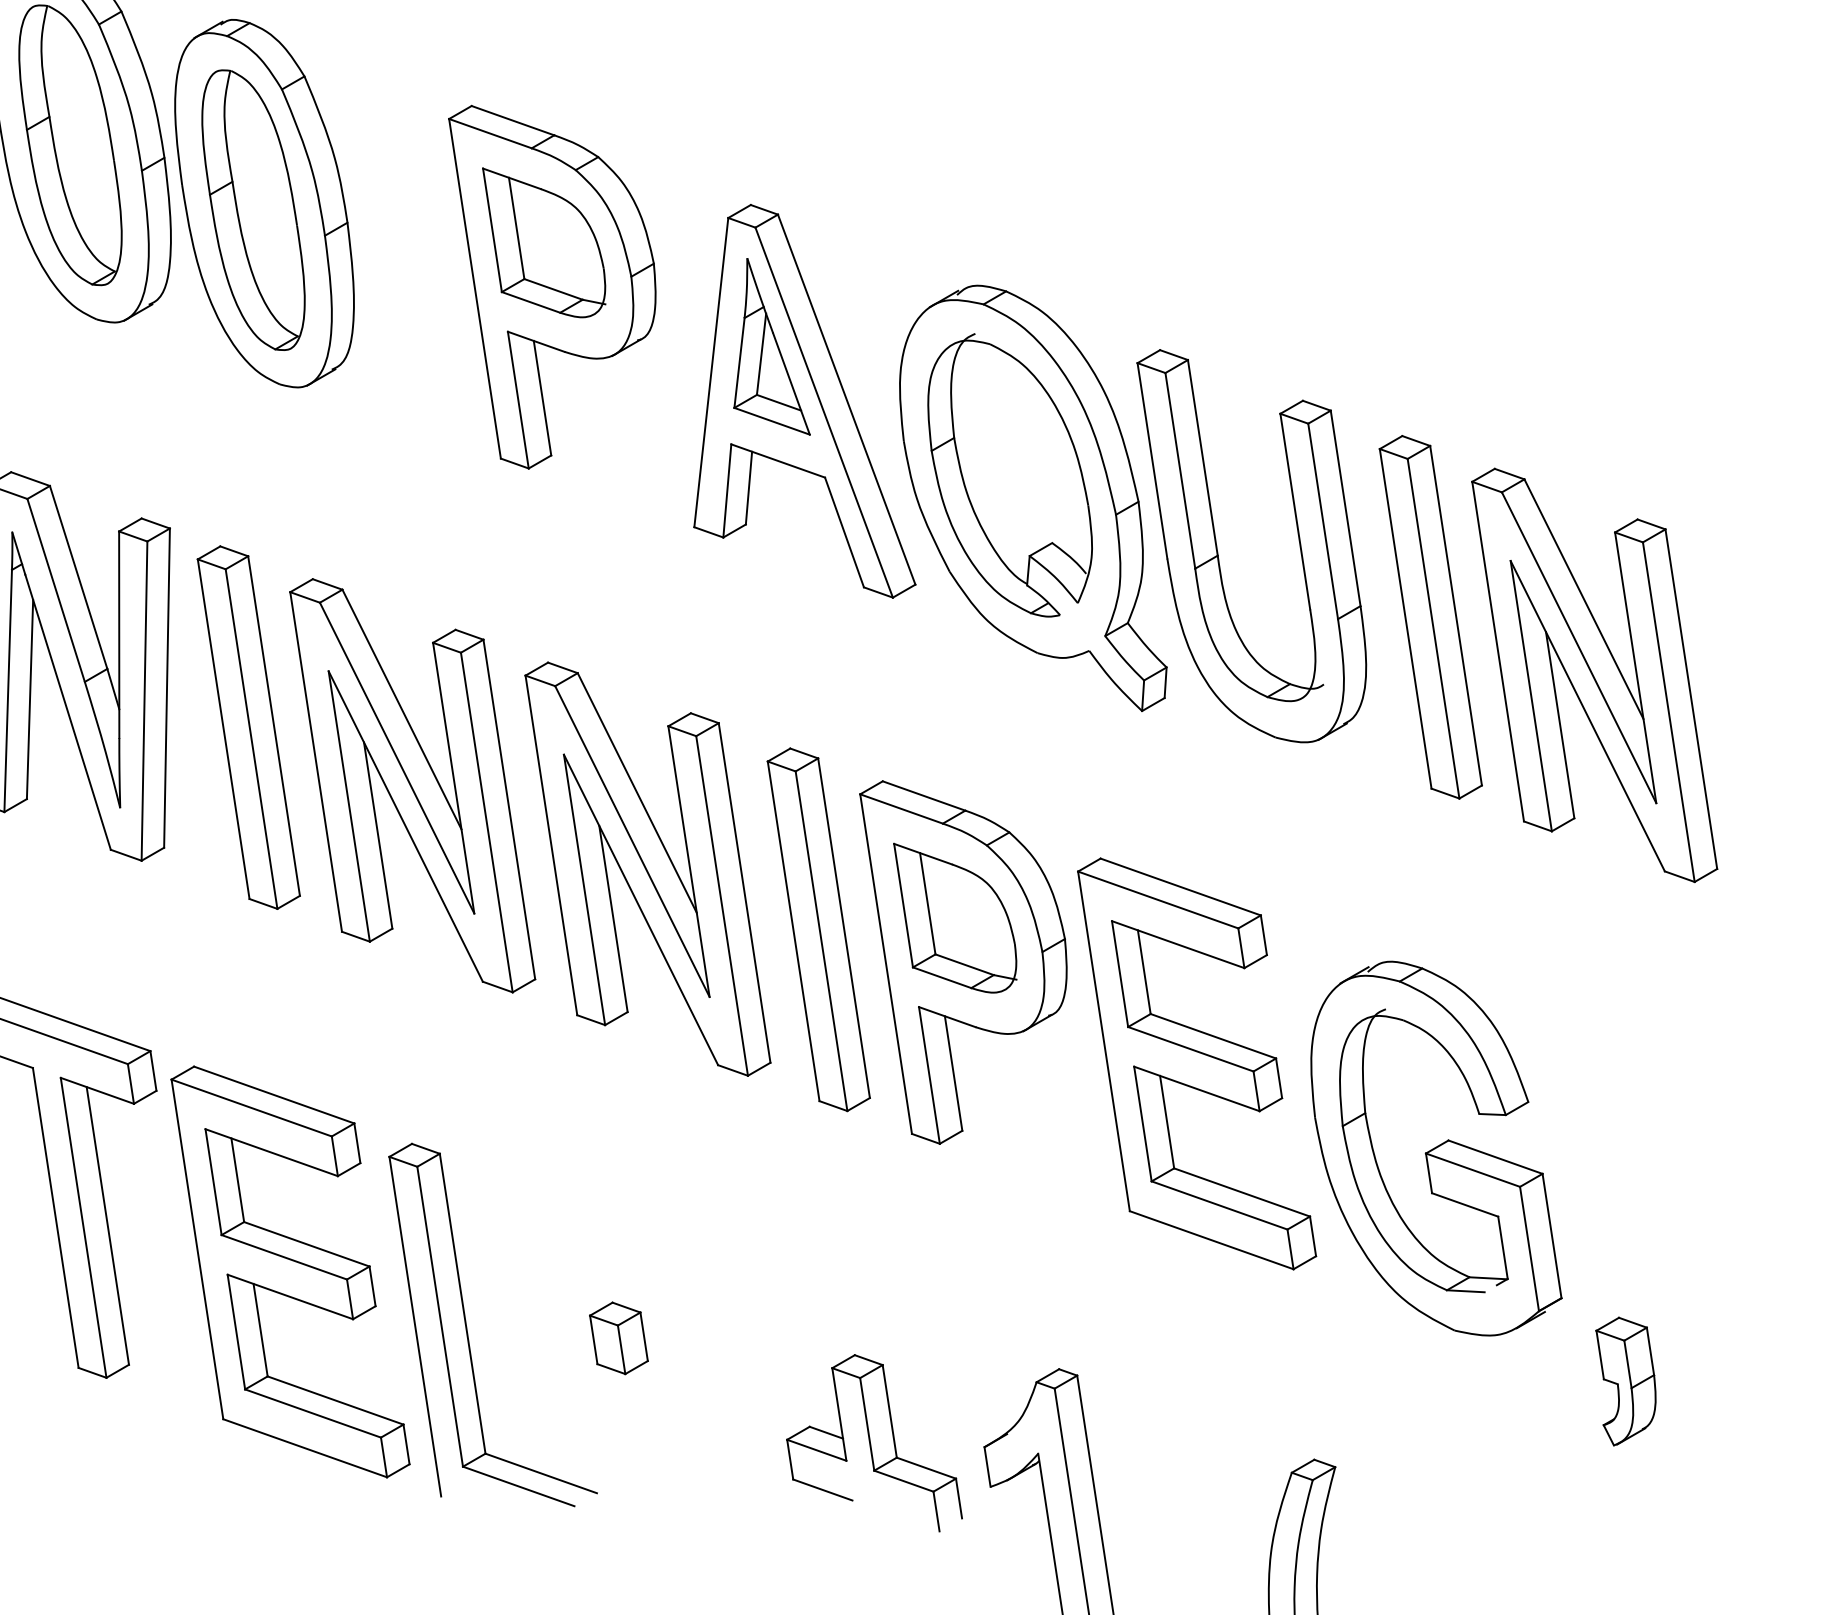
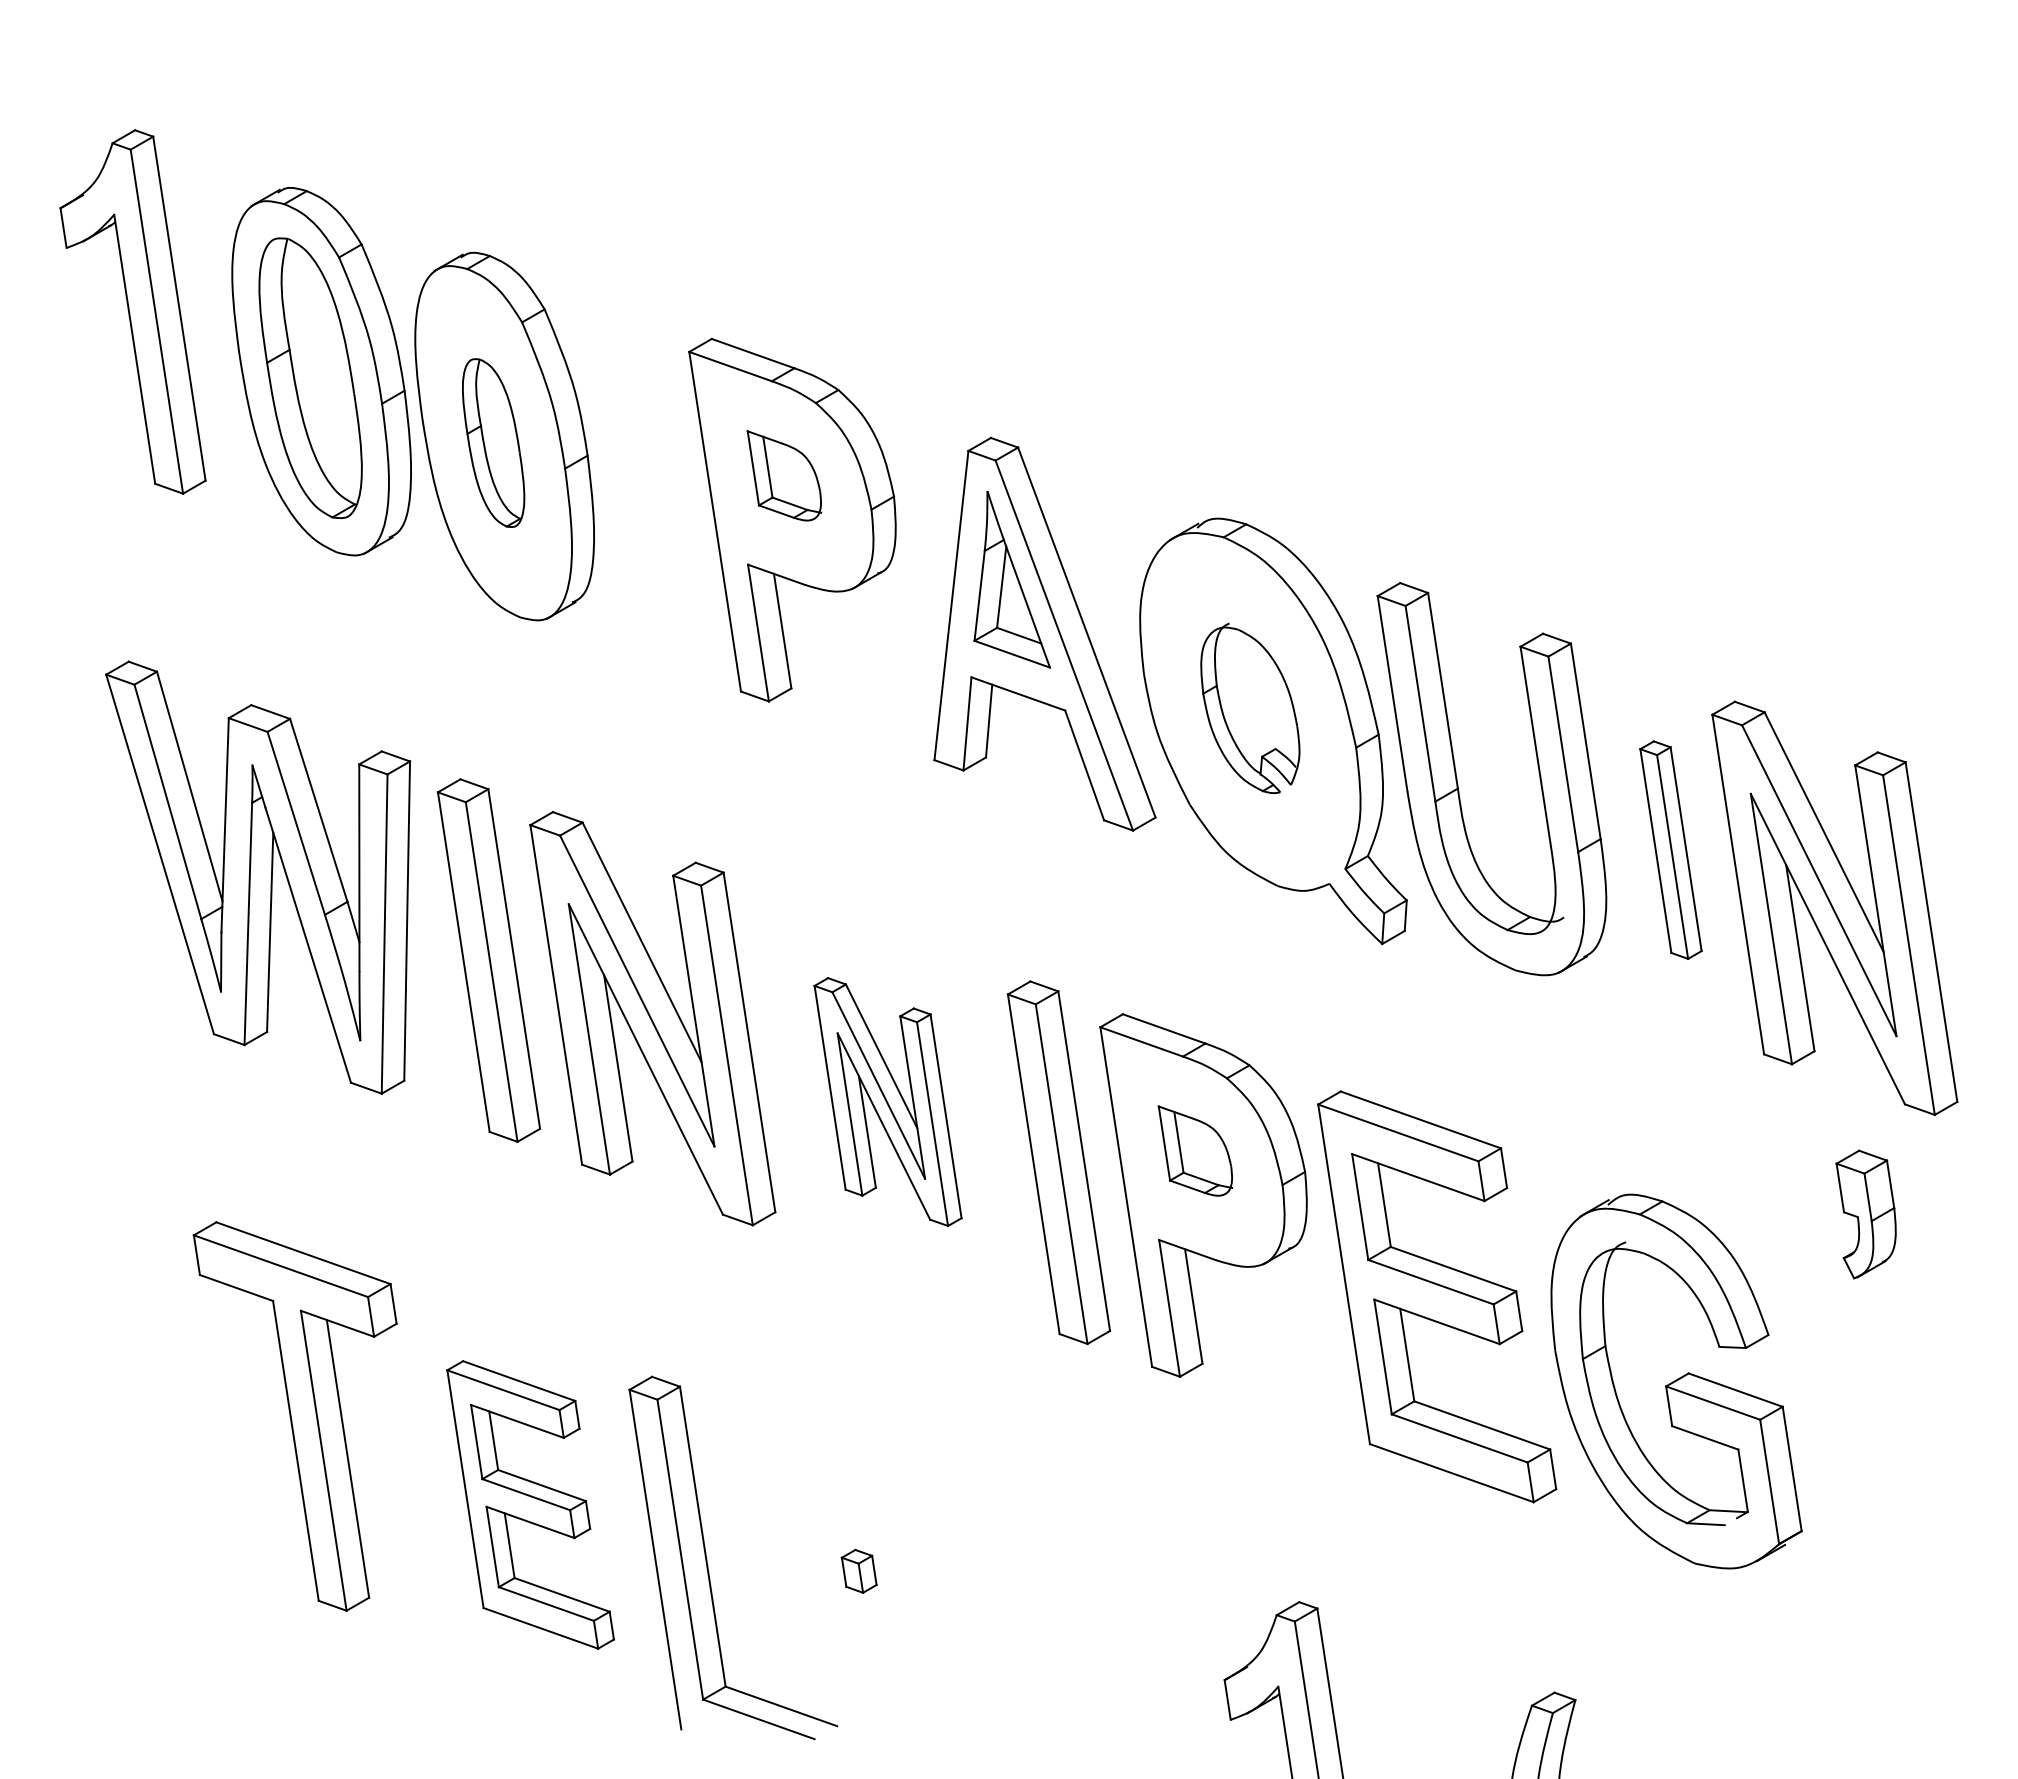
part: (253, 209) -> (493, 442), size x0.6
part: (544, 242) -> (784, 475), size x0.6
part: (1010, 475) -> (1250, 708), size x0.6
part: (1430, 616) -> (1670, 849), size x0.6
part: (647, 868) -> (887, 1101), size x0.6
part: (955, 917) -> (1195, 1150), size x0.6
part: (290, 1271) -> (530, 1504), size x0.7
part: (619, 1338) -> (859, 1571), size x0.6
part: (1625, 1381) -> (1865, 1214), moved
part: (874, 1443) -> (1114, 1676), removed

